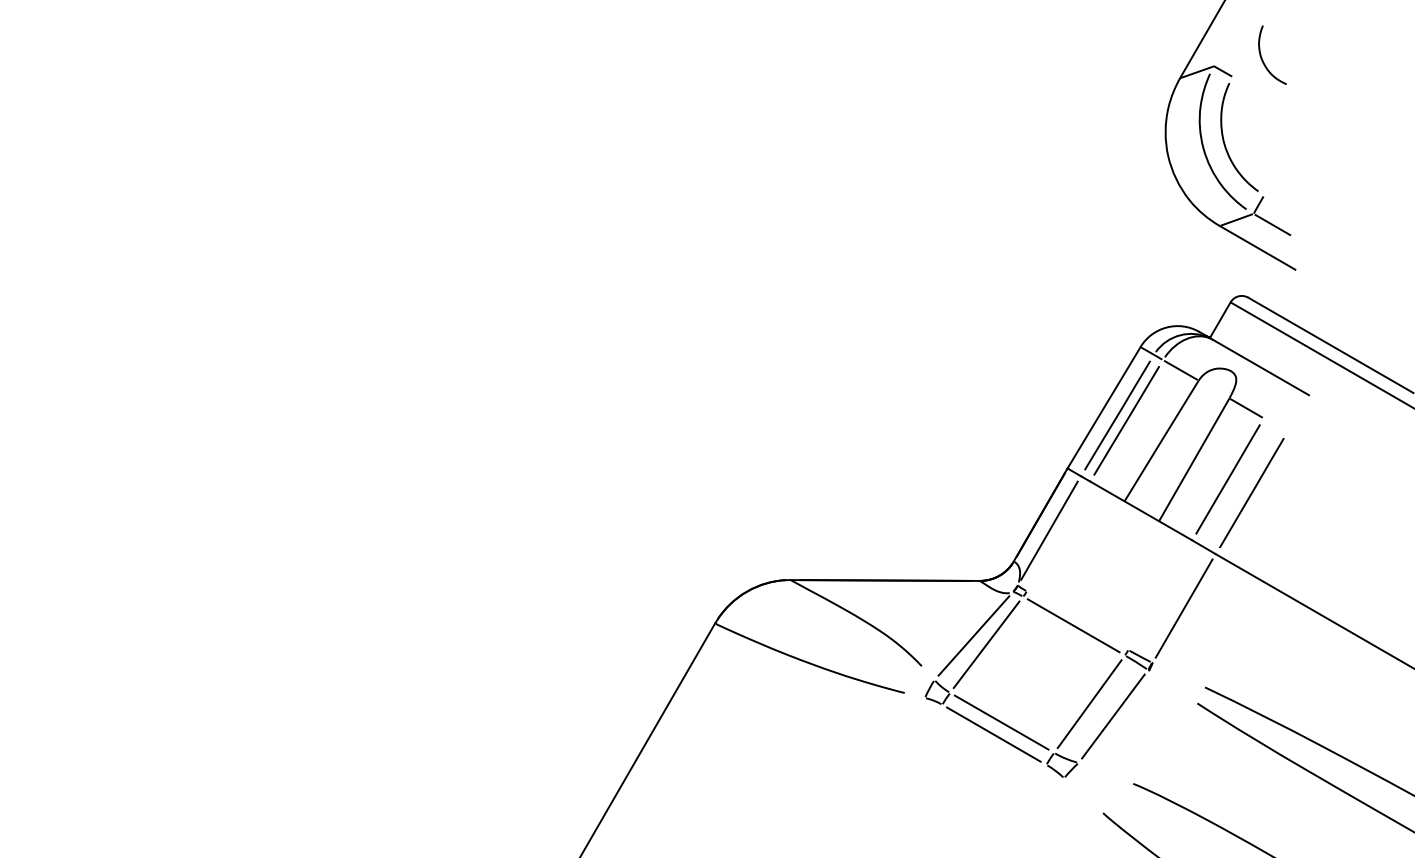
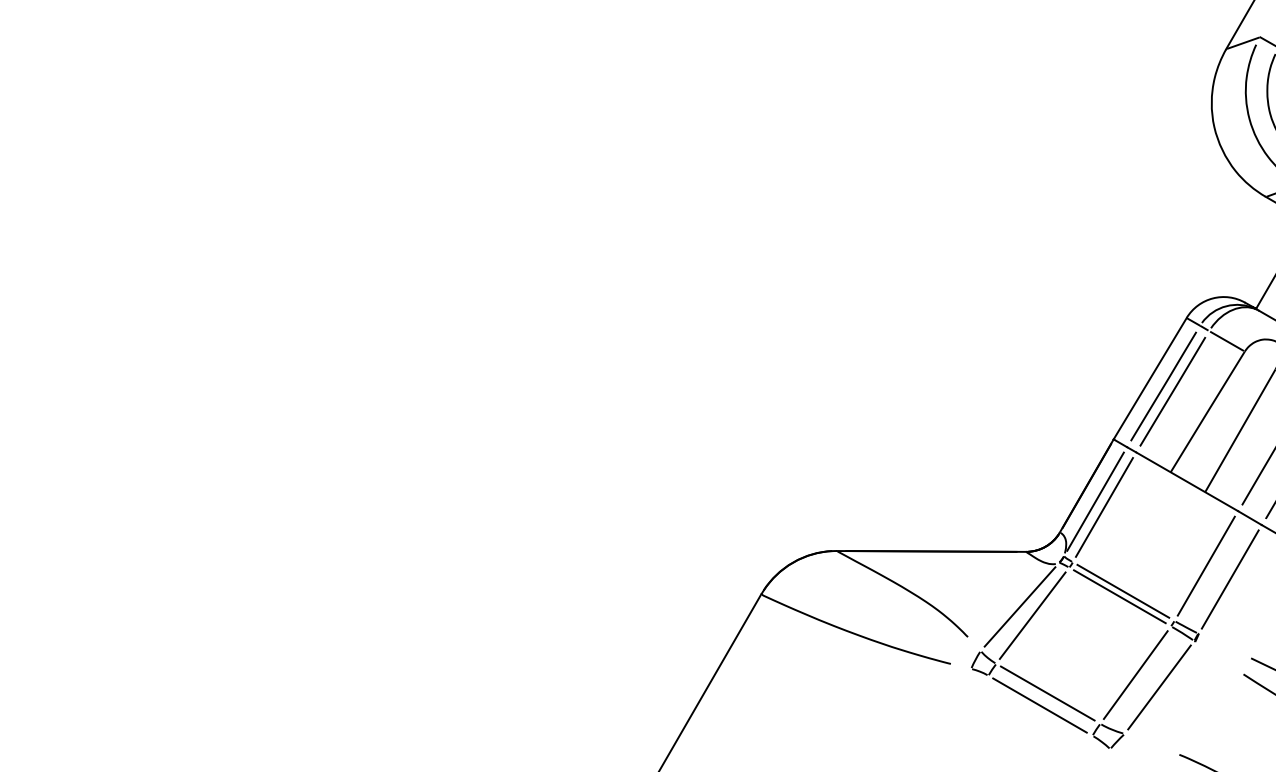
line: (1057, 536) -> (1103, 507), added
line: (1159, 594) -> (1205, 565), added
line: (1077, 619) -> (1123, 590), added

